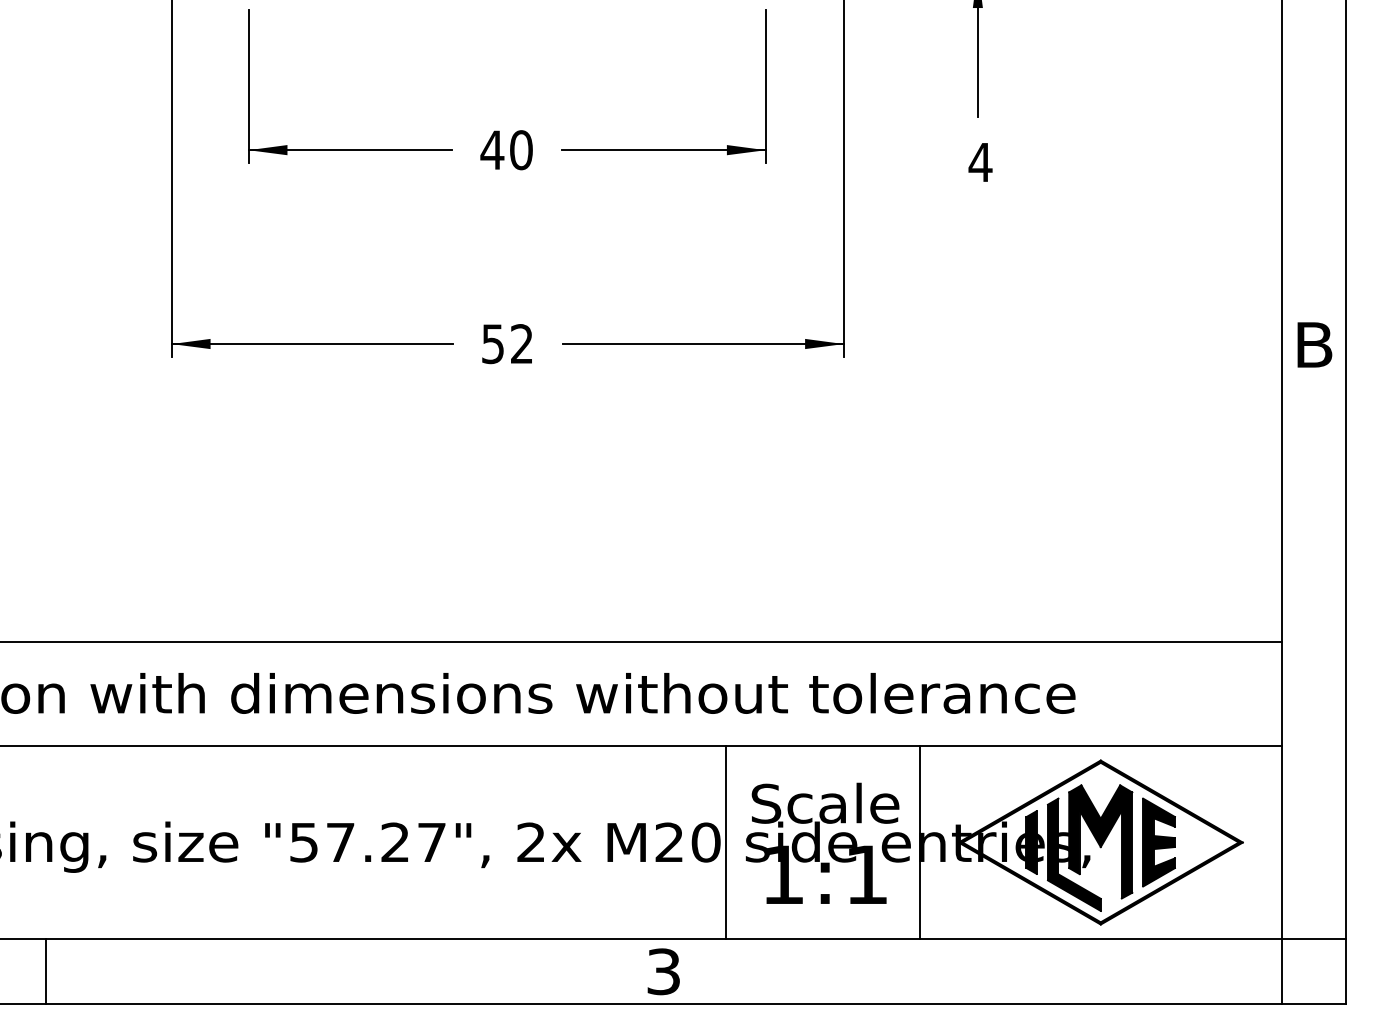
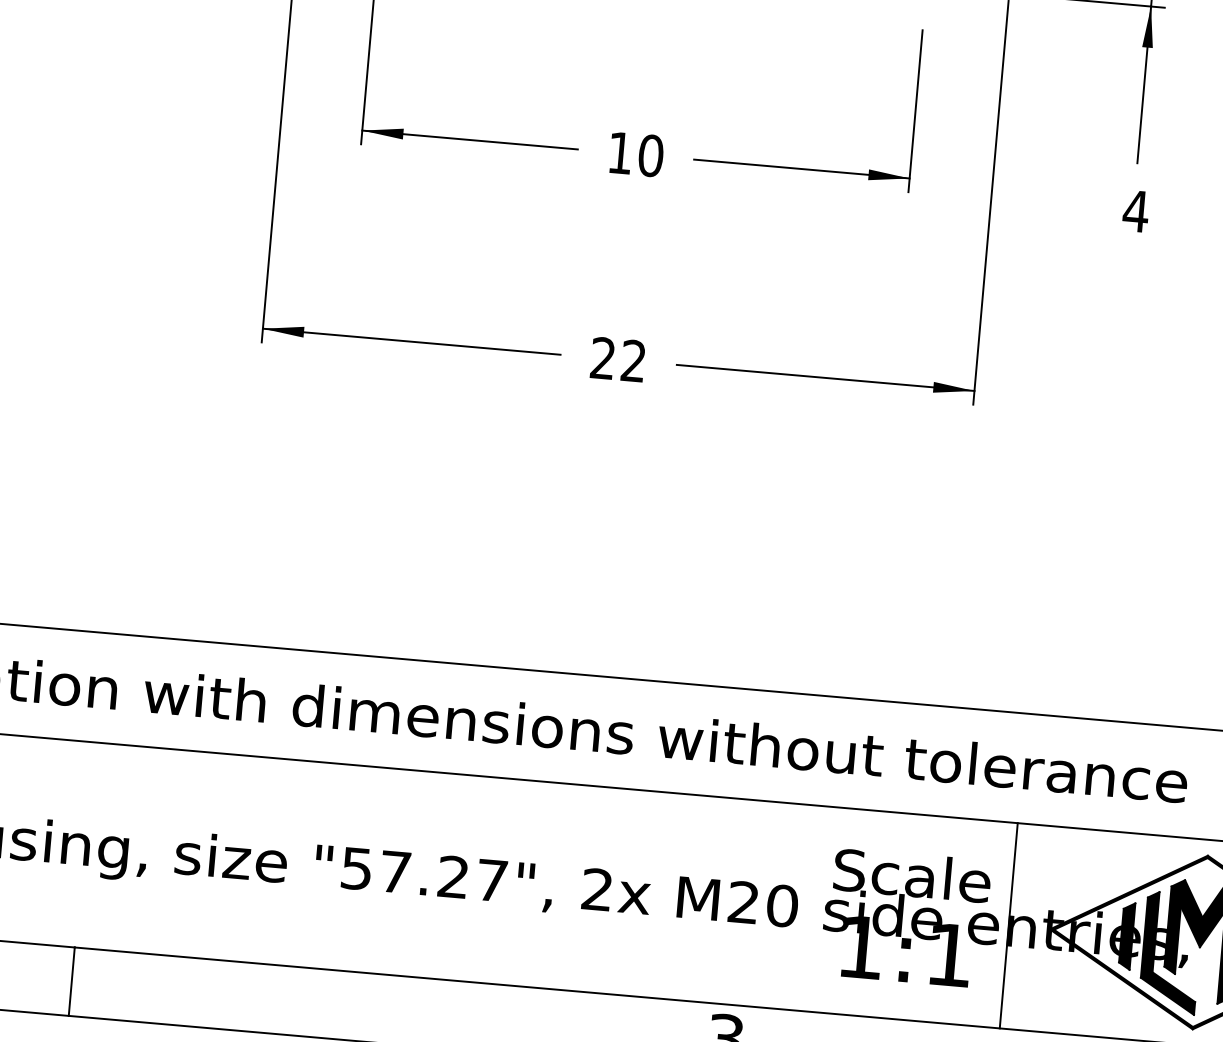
text: (492, 149) -> (620, 152), 40 -> 10
text: (492, 344) -> (602, 358), 52 -> 22
line: (725, 842) -> (802, 907), removed

